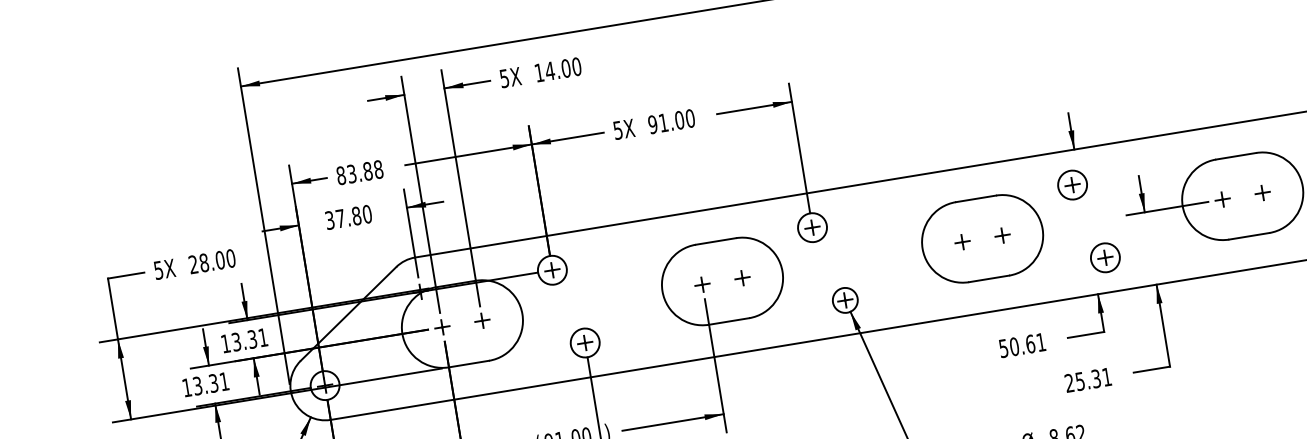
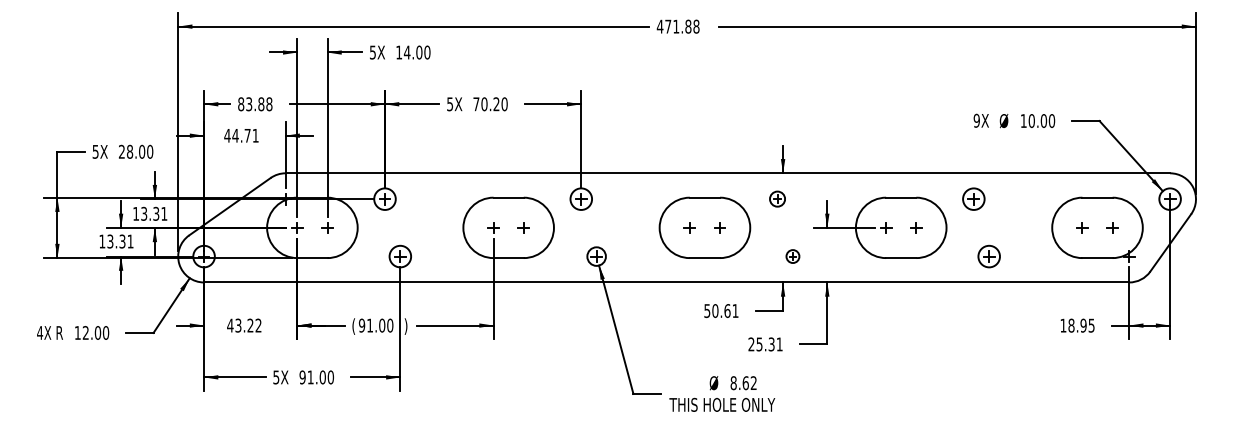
text: (666, 122) -> (486, 104), 91.00 -> 70.20
part: (1072, 184) -> (777, 198), size x0.7
text: (348, 217) -> (241, 135), 37.80 -> 44.71
part: (1104, 257) -> (792, 256), size x0.6

